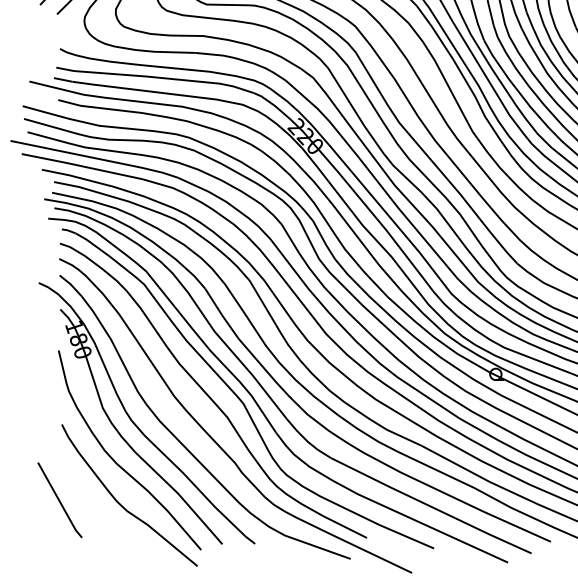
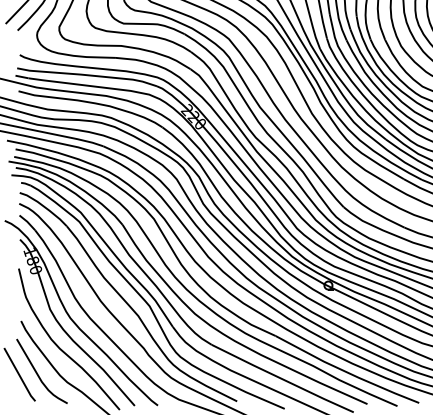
curve: (85, 497) -> (37, 372), added

